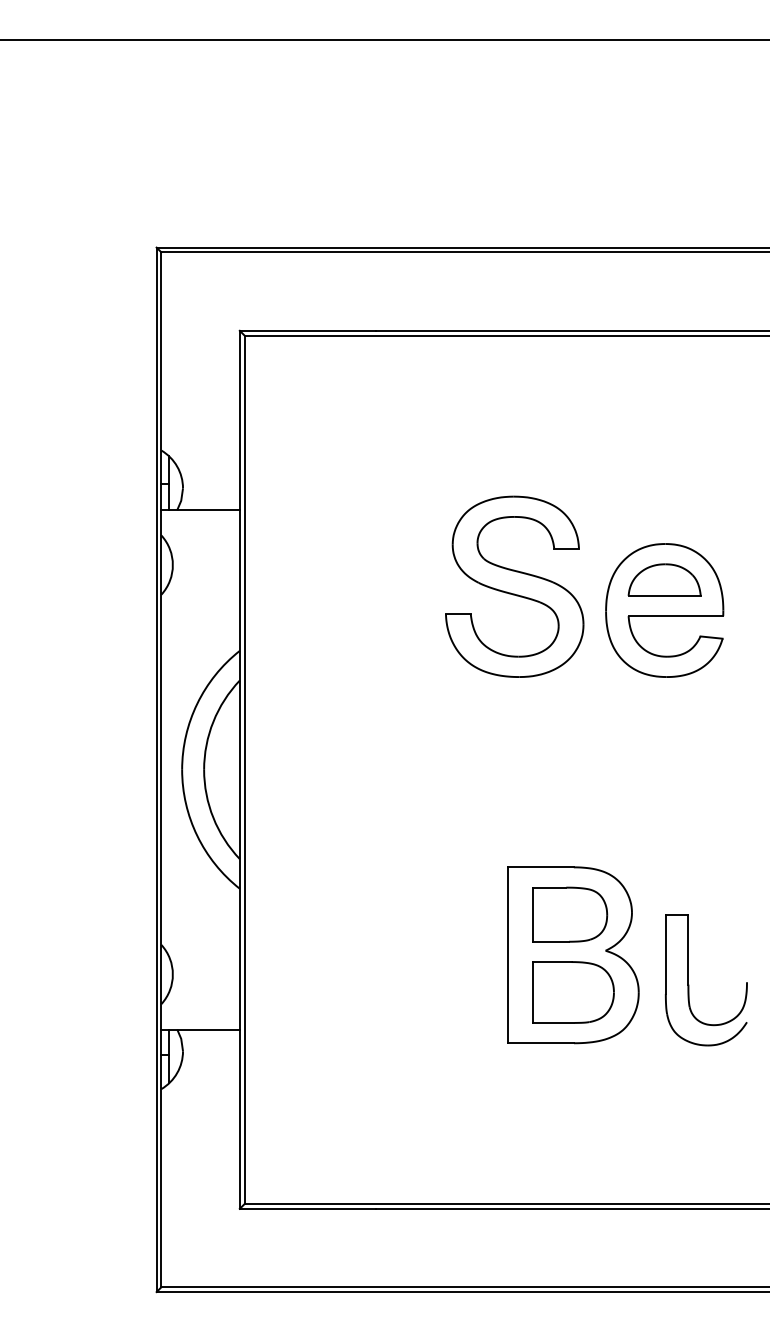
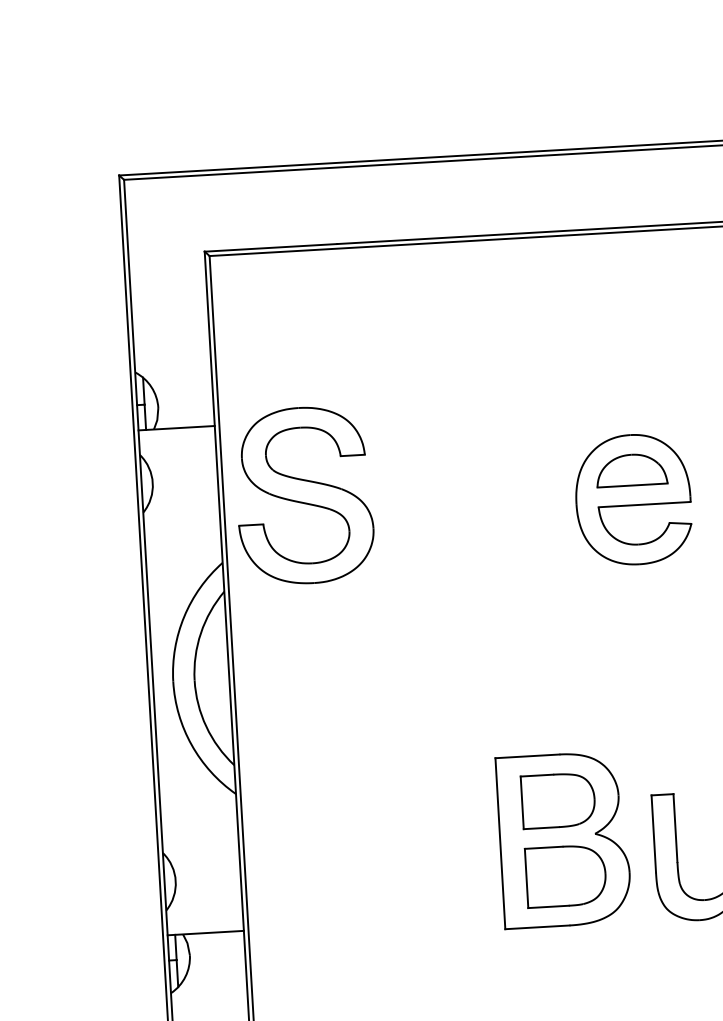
part: (514, 586) -> (304, 495), moved

